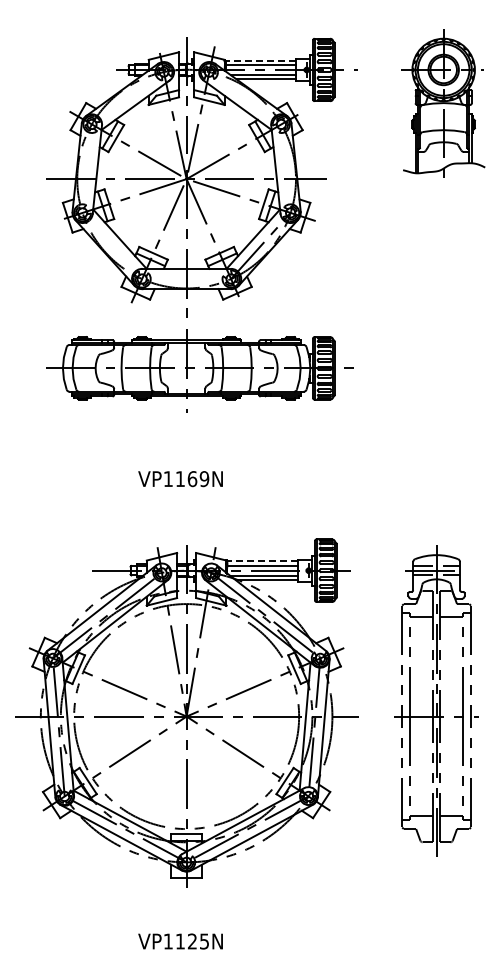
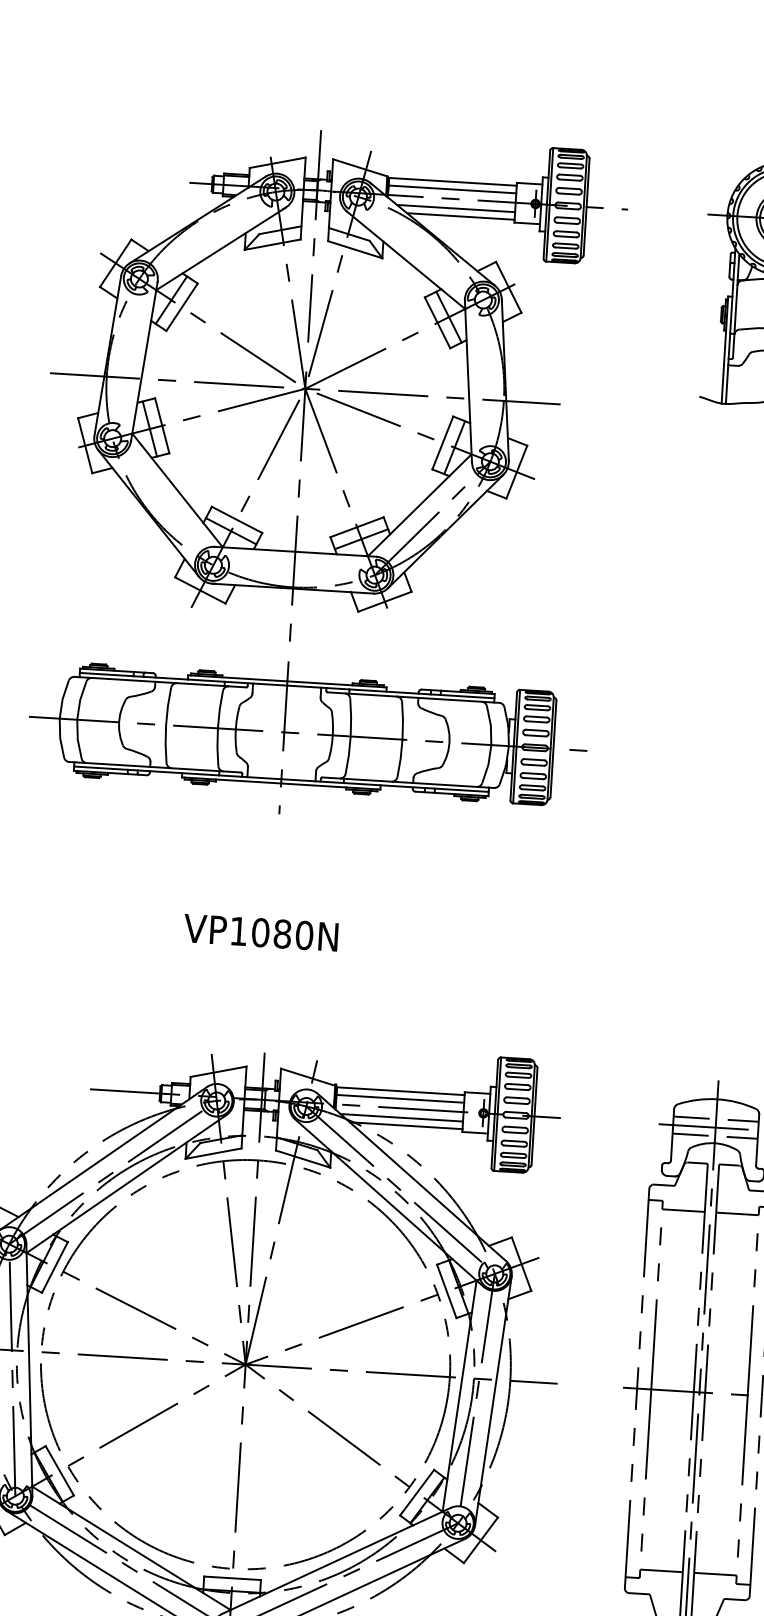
line: (260, 60) -> (452, 181), dashed -> solid
text: (192, 479) -> (282, 934), VP1169N -> VP1080N
line: (262, 561) -> (400, 1091), dashed -> solid

